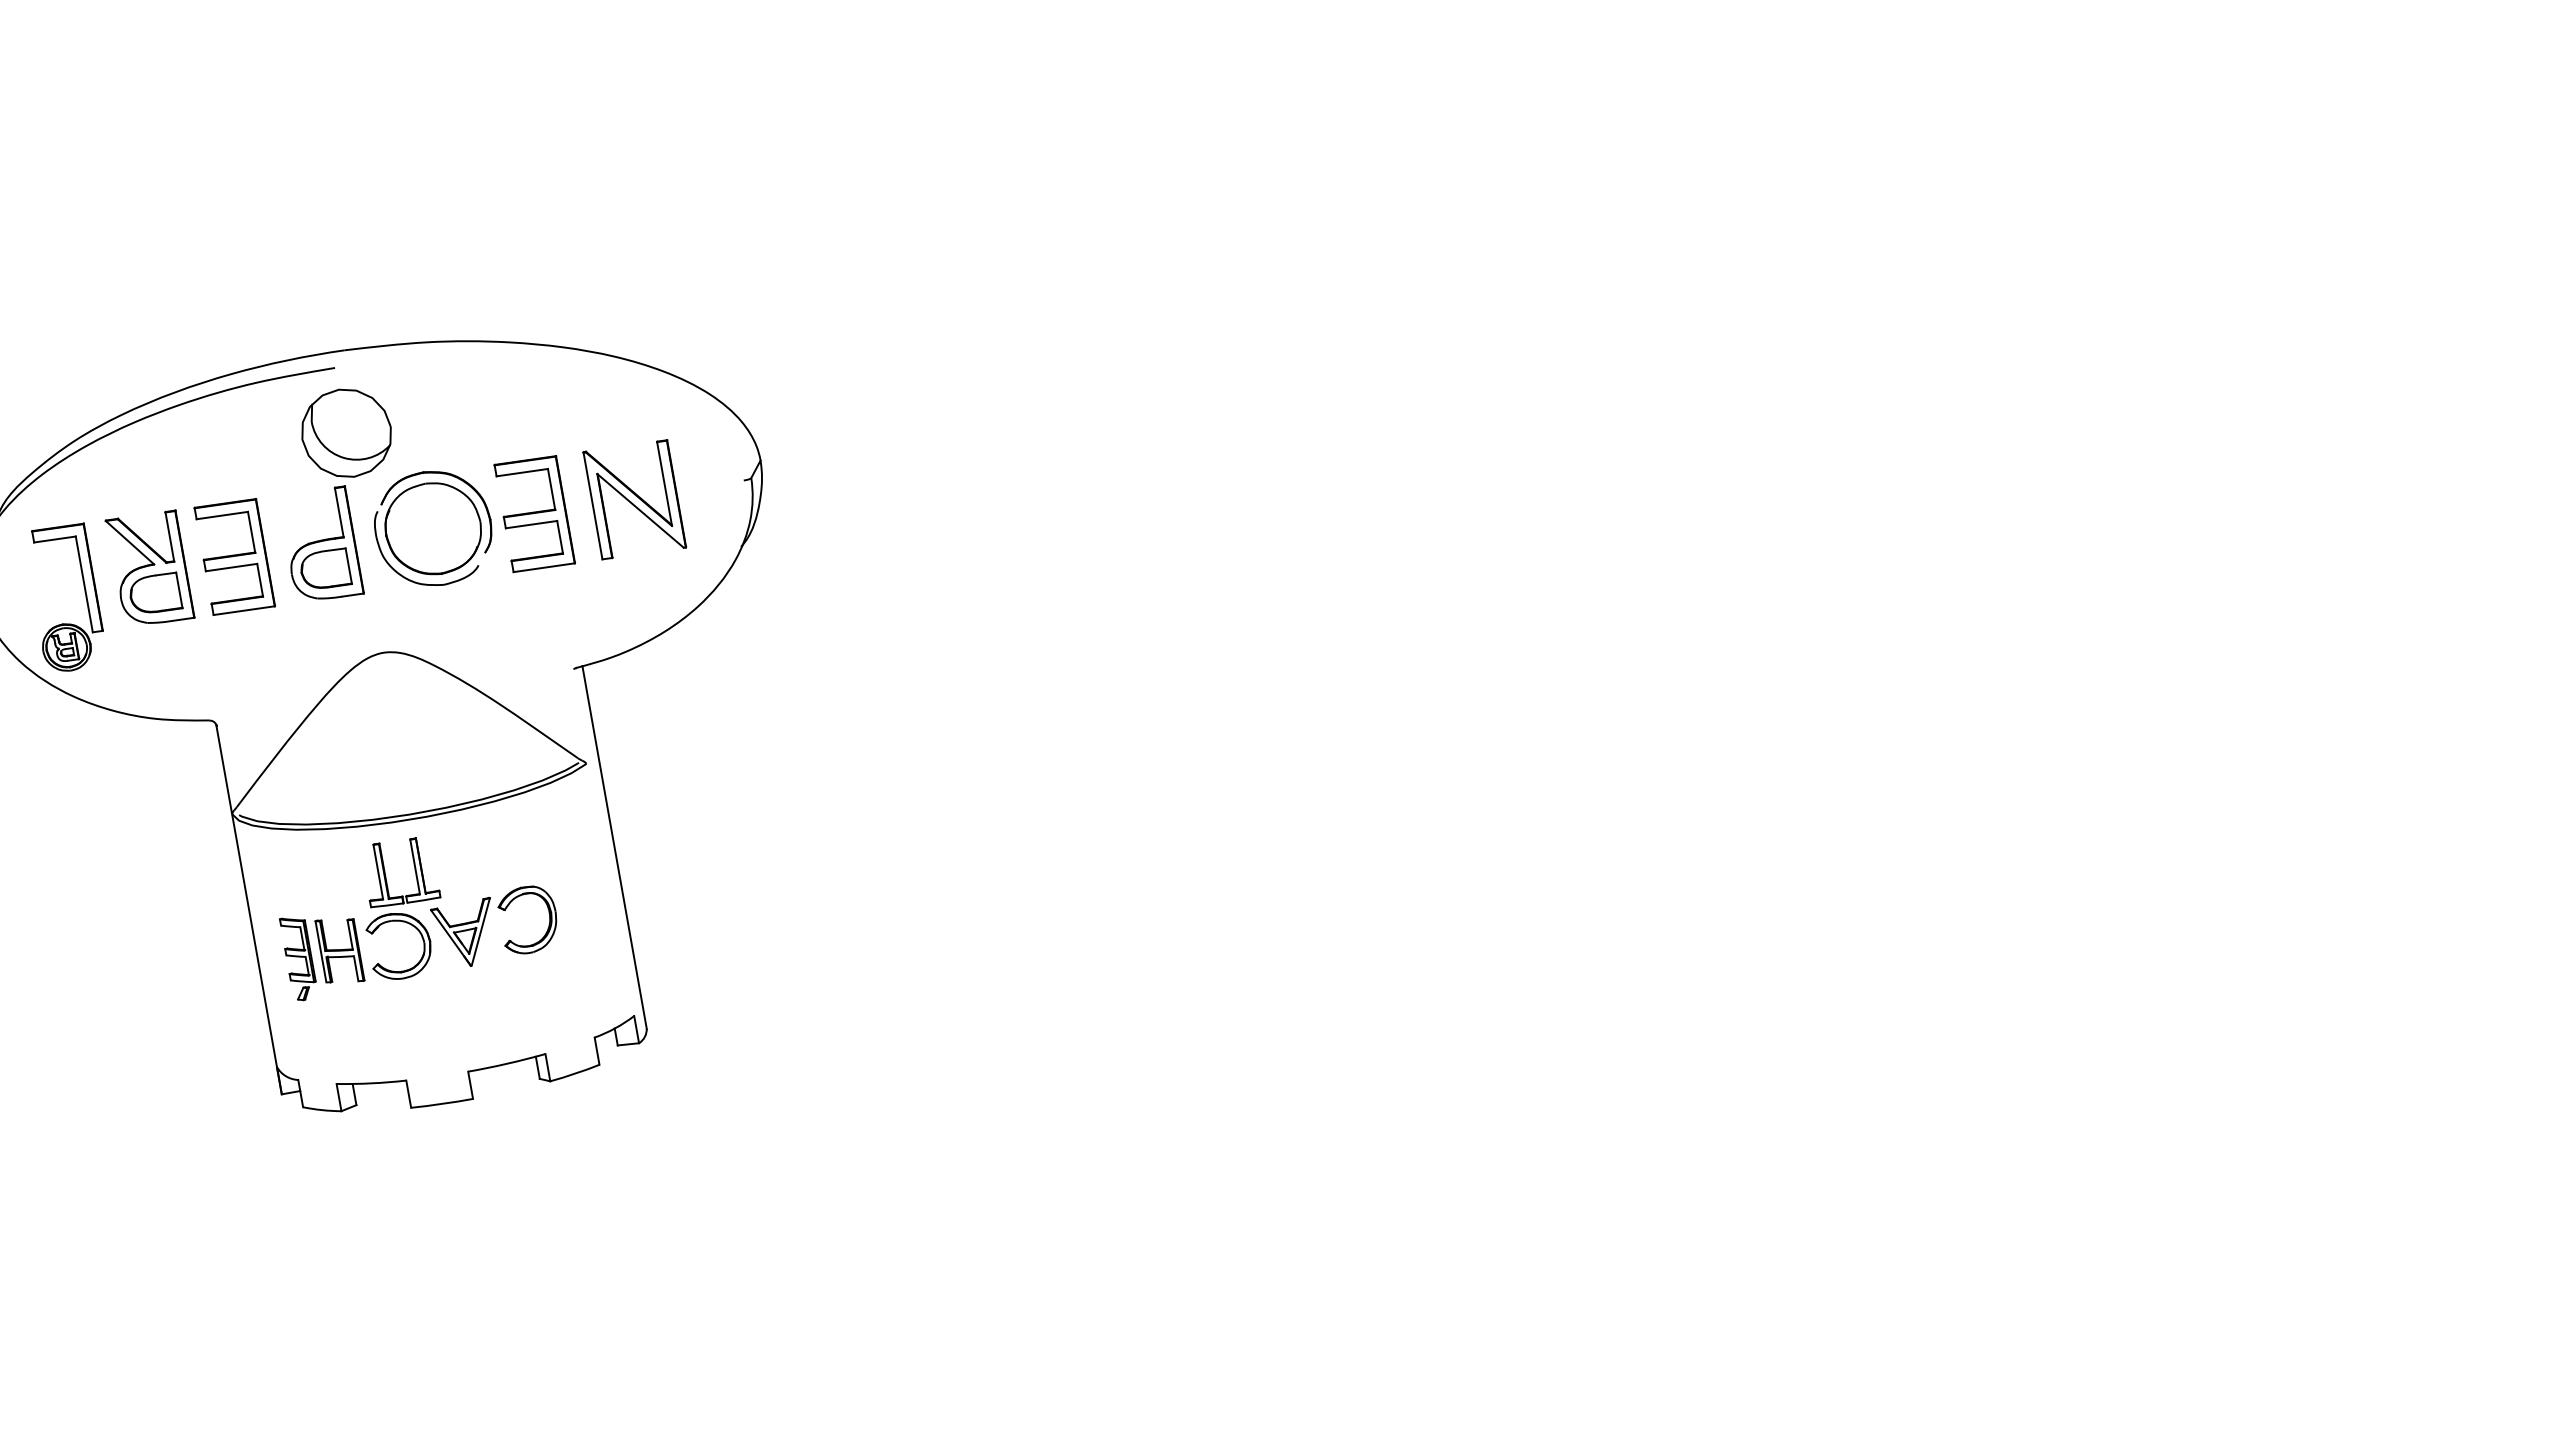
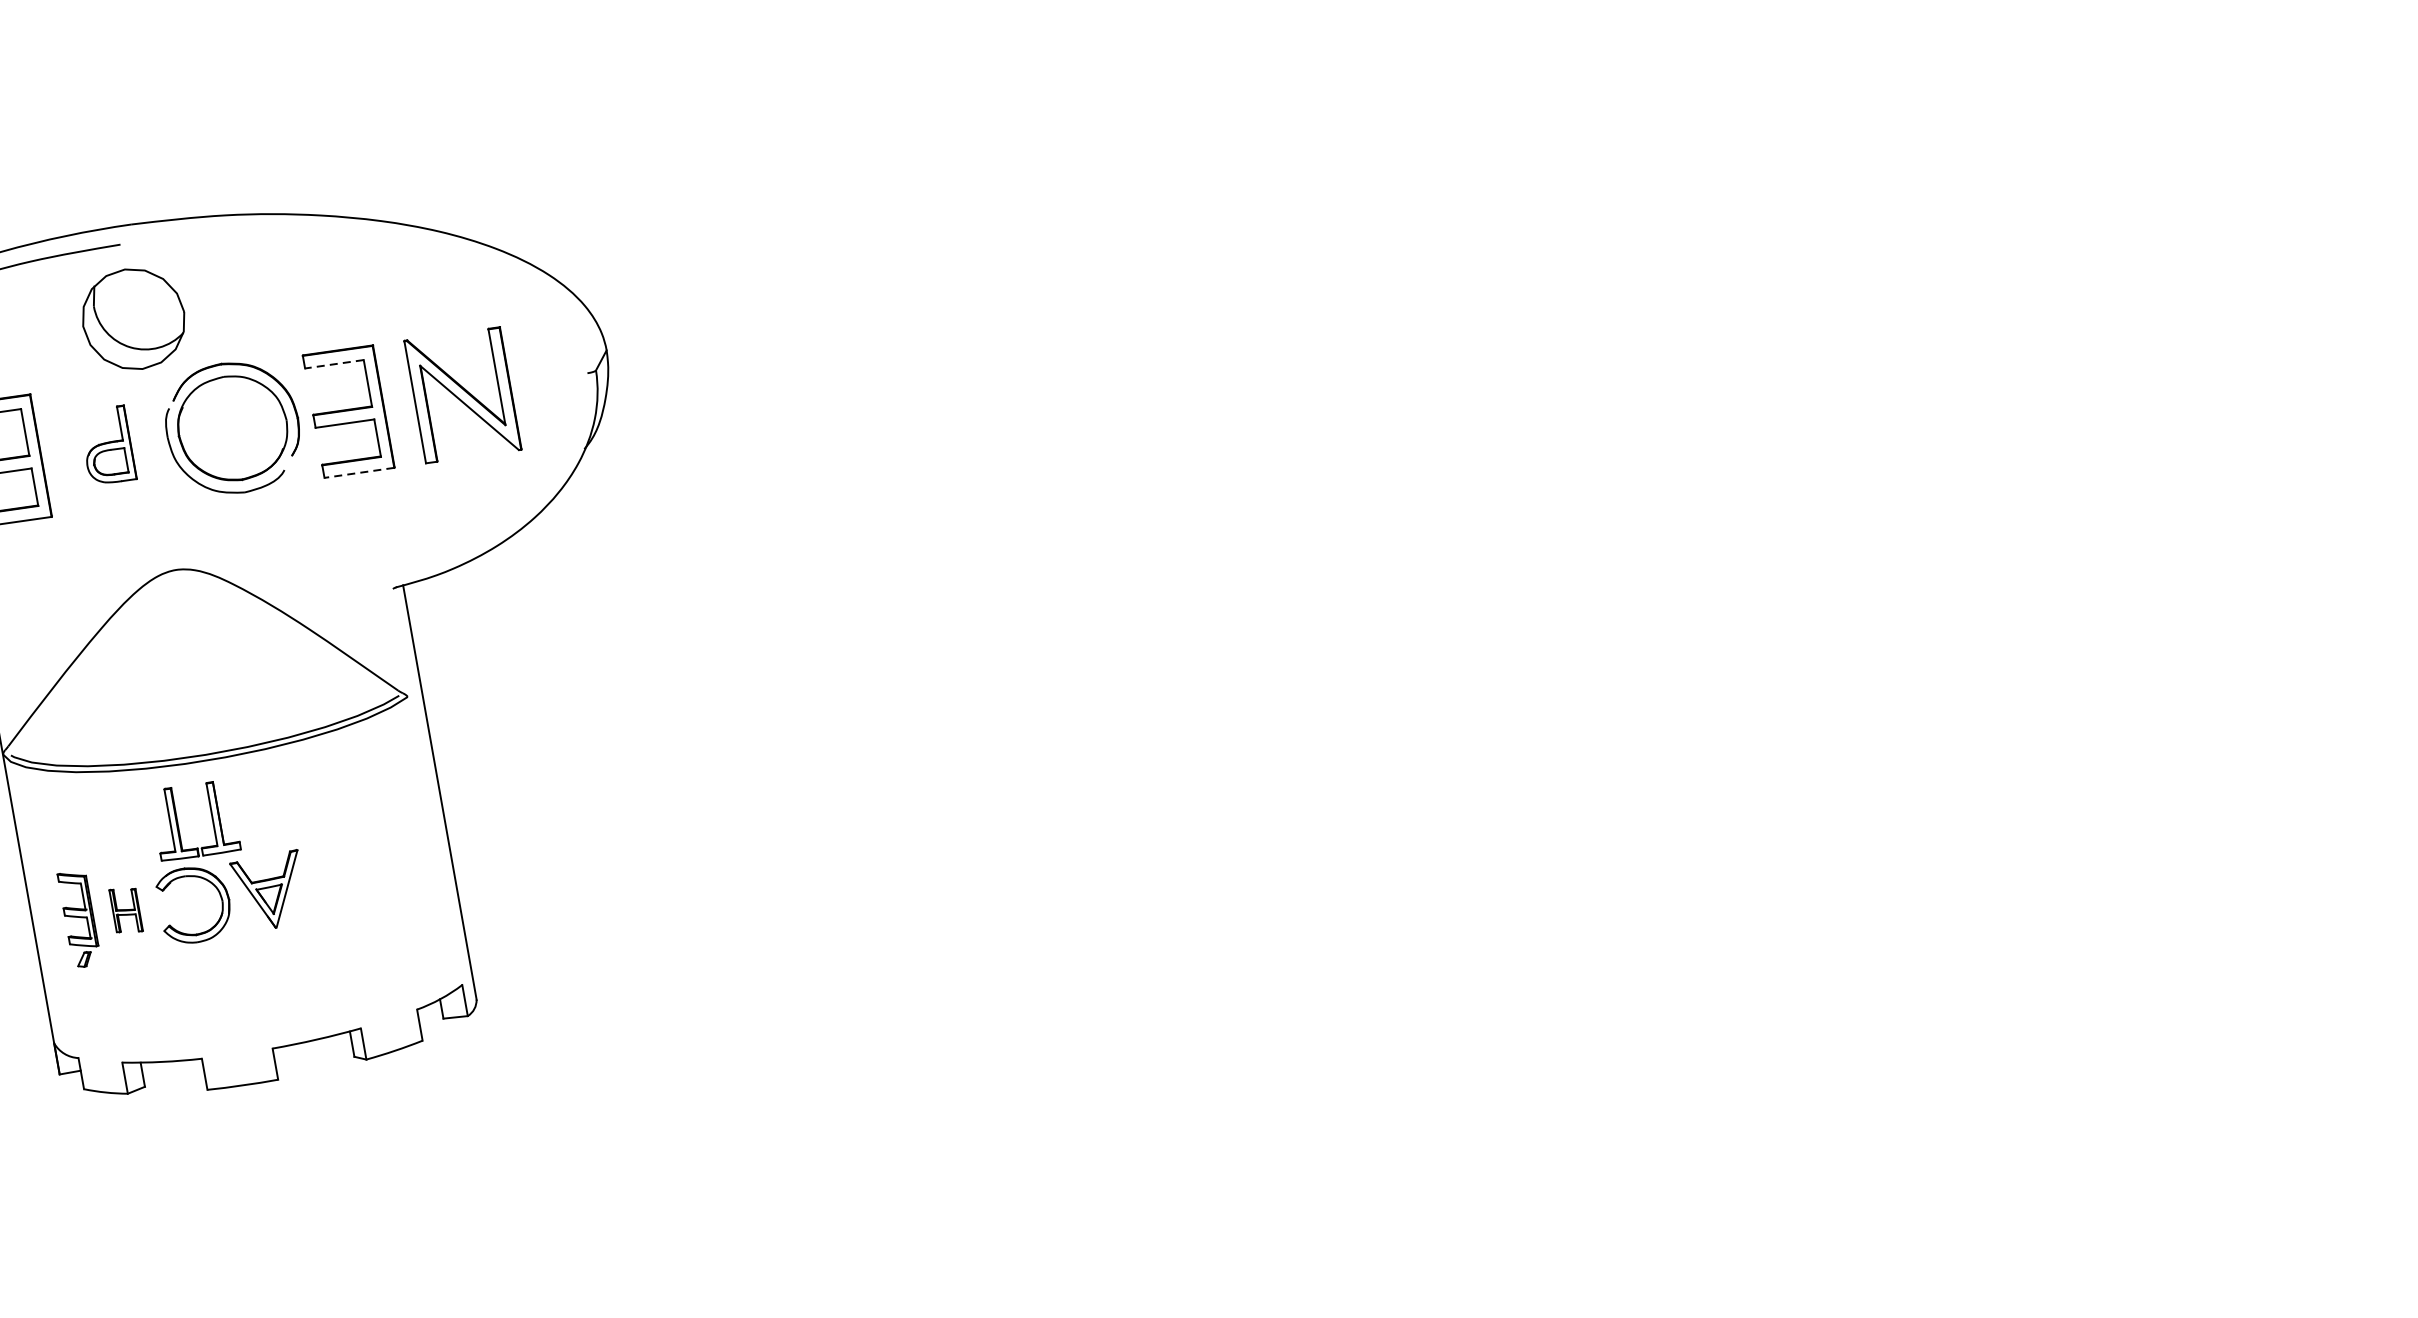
line: (522, 472) -> (334, 364), solid -> dashed
part: (327, 542) -> (111, 444), size x0.6
line: (544, 567) -> (359, 472), solid -> dashed
part: (548, 924) -> (364, 880), removed
part: (339, 950) -> (125, 910), size x0.6

